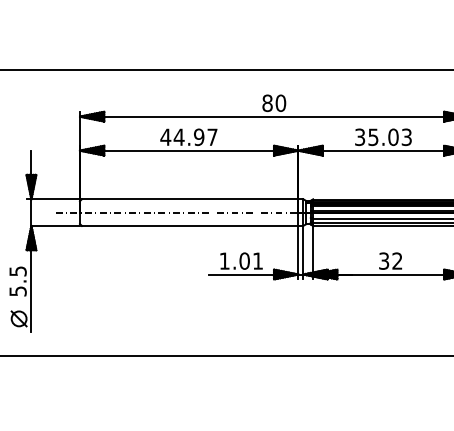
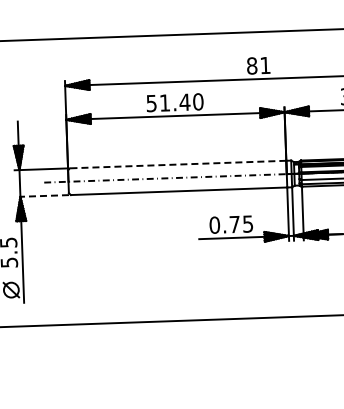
text: (280, 102) -> (265, 64), 80 -> 81
text: (188, 137) -> (174, 102), 44.97 -> 51.40
line: (189, 199) -> (177, 164), solid -> dashed
line: (55, 225) -> (44, 195), solid -> dashed
text: (240, 260) -> (230, 224), 1.01 -> 0.75

